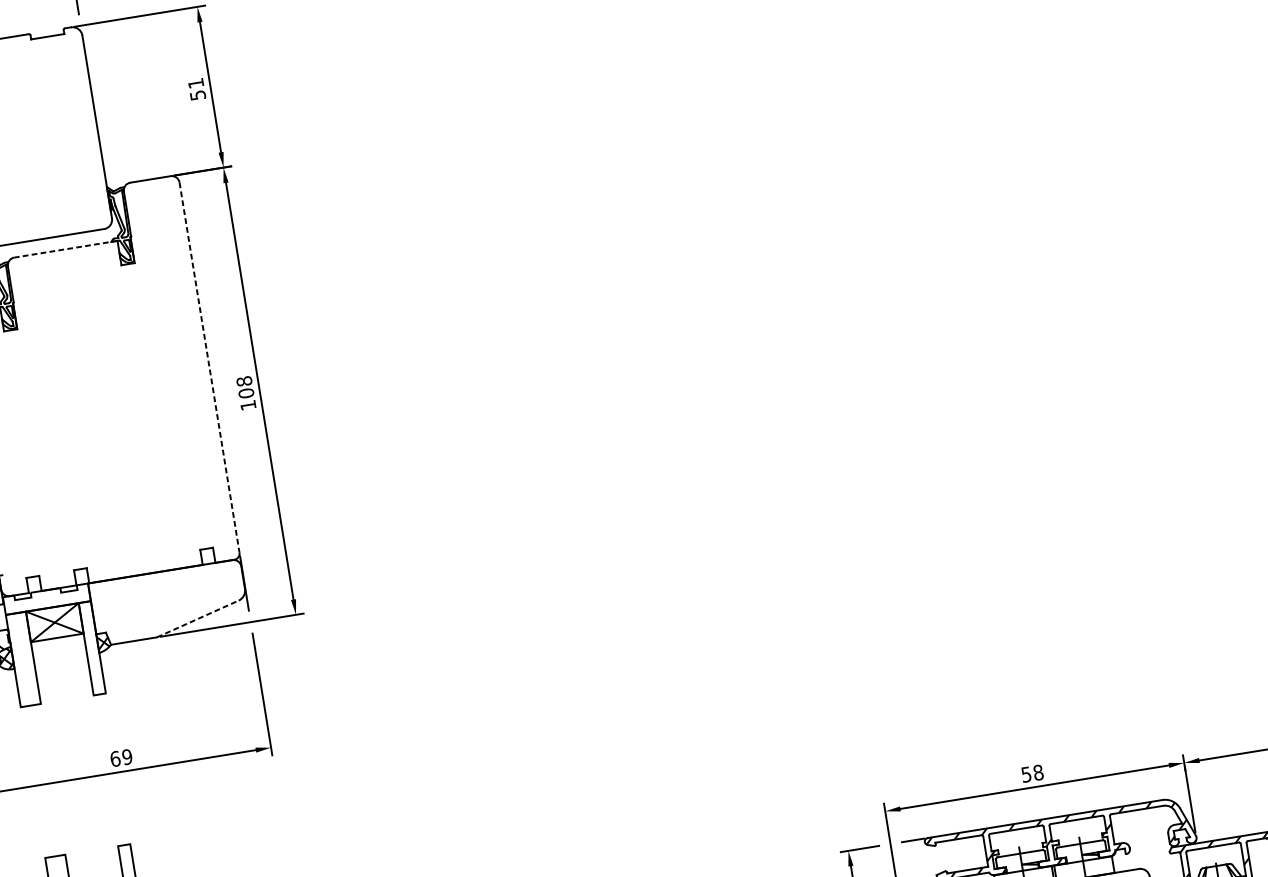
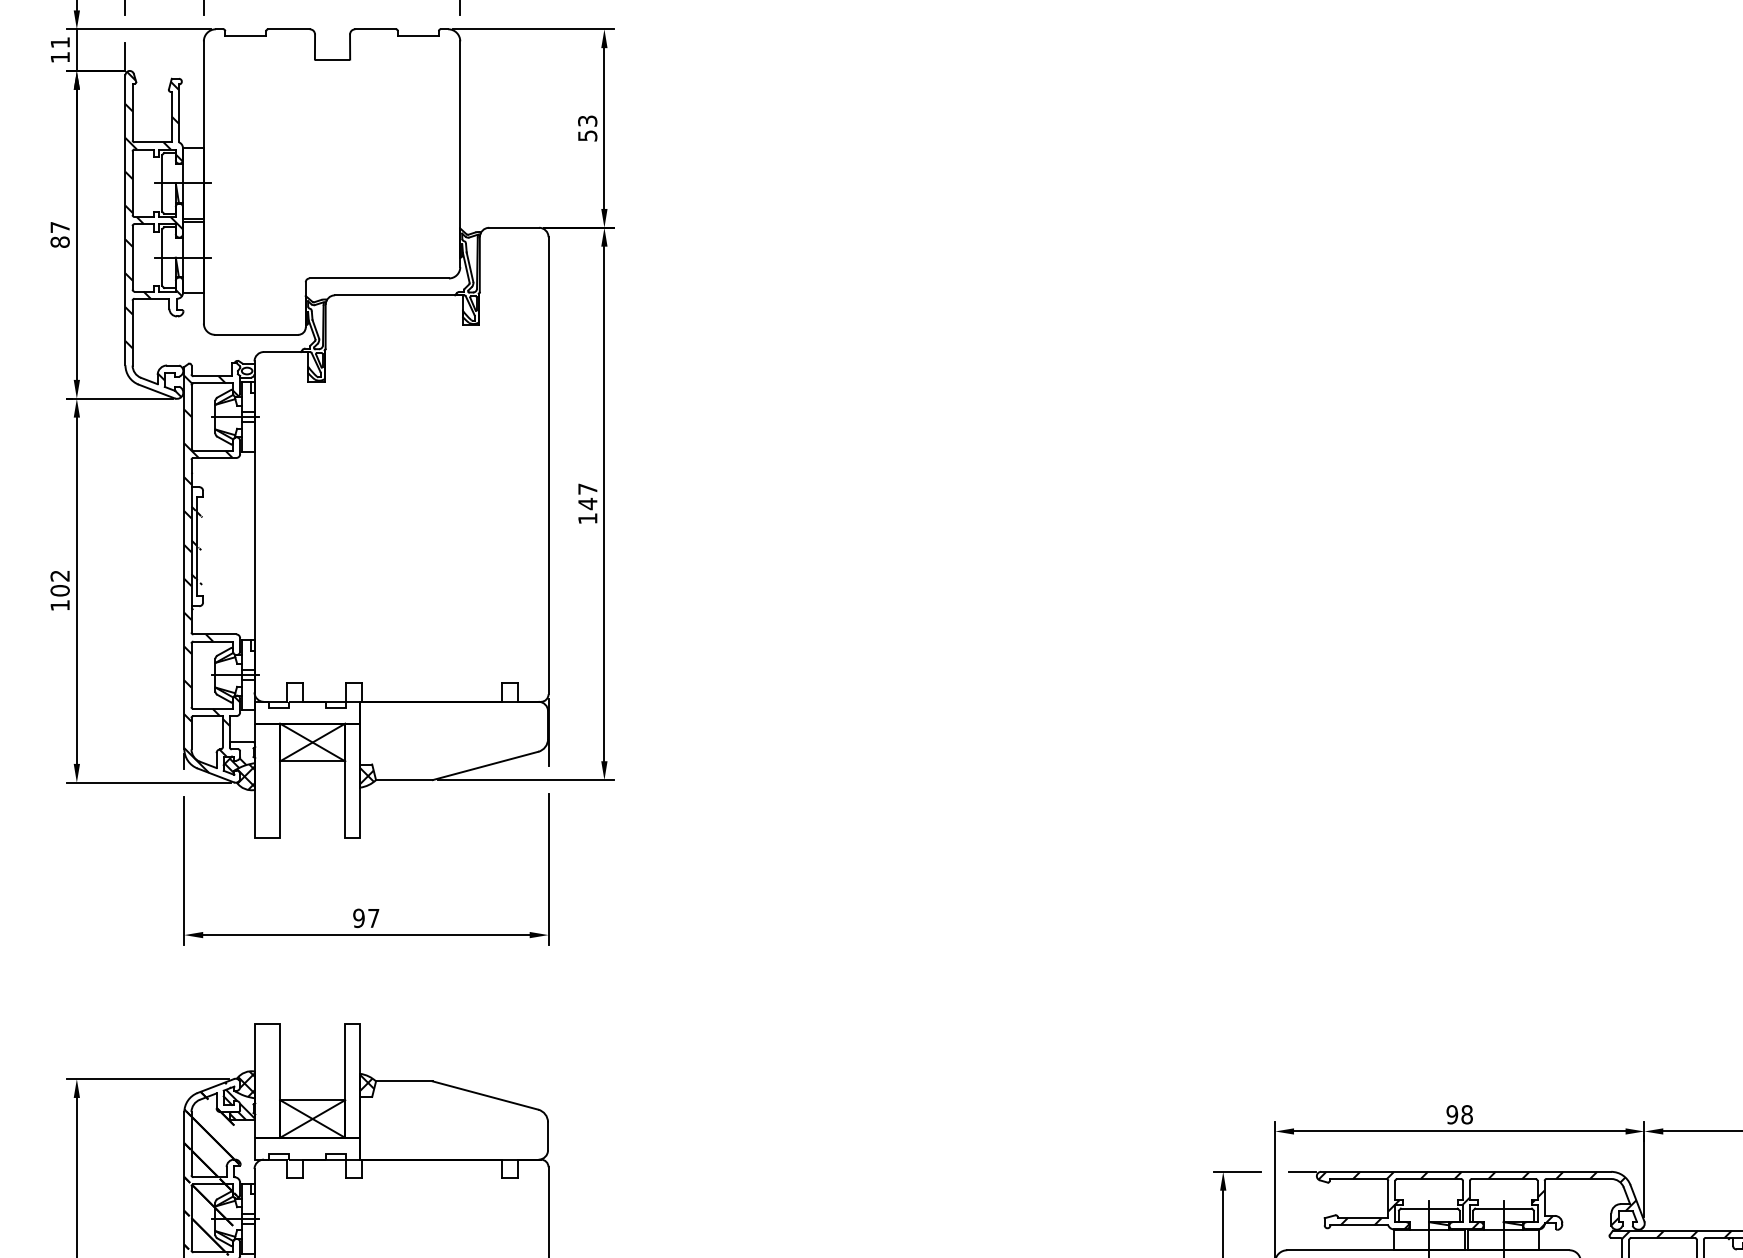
text: (195, 82) -> (587, 120), 51 -> 53
line: (65, 249) -> (398, 295), dashed -> solid
line: (209, 367) -> (548, 465), dashed -> solid
text: (245, 387) -> (587, 496), 108 -> 147
line: (197, 618) -> (485, 765), dashed -> solid
text: (121, 758) -> (366, 918), 69 -> 97
text: (1026, 774) -> (1452, 1114), 58 -> 98

